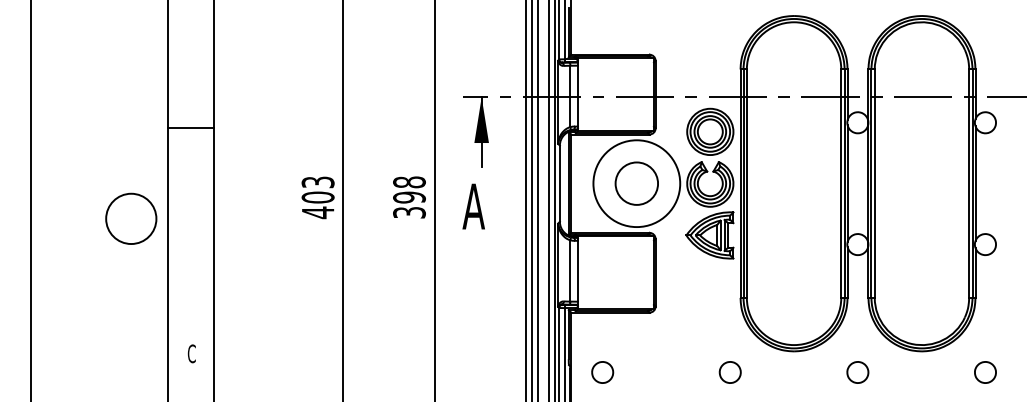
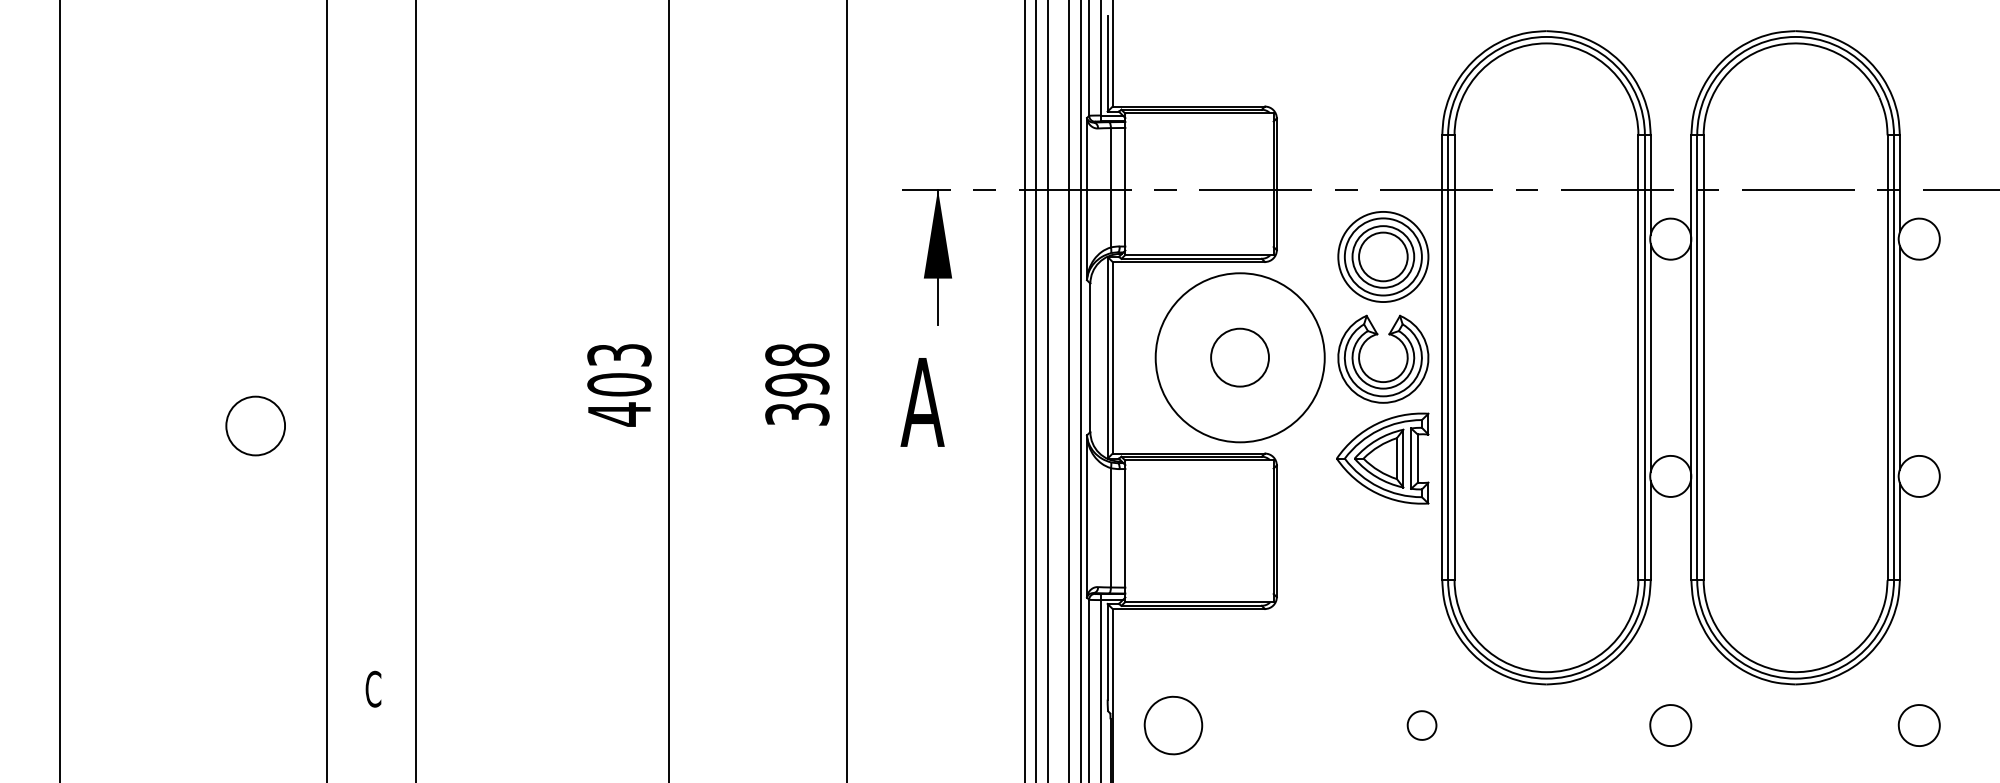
line: (190, 127) -> (370, 248), removed
circle: (636, 183) -> (1239, 357), size x0.7
circle: (131, 218) -> (255, 425), size x0.6
part: (602, 372) -> (1173, 725), size x1.4
part: (729, 372) -> (1420, 725), size x0.7

